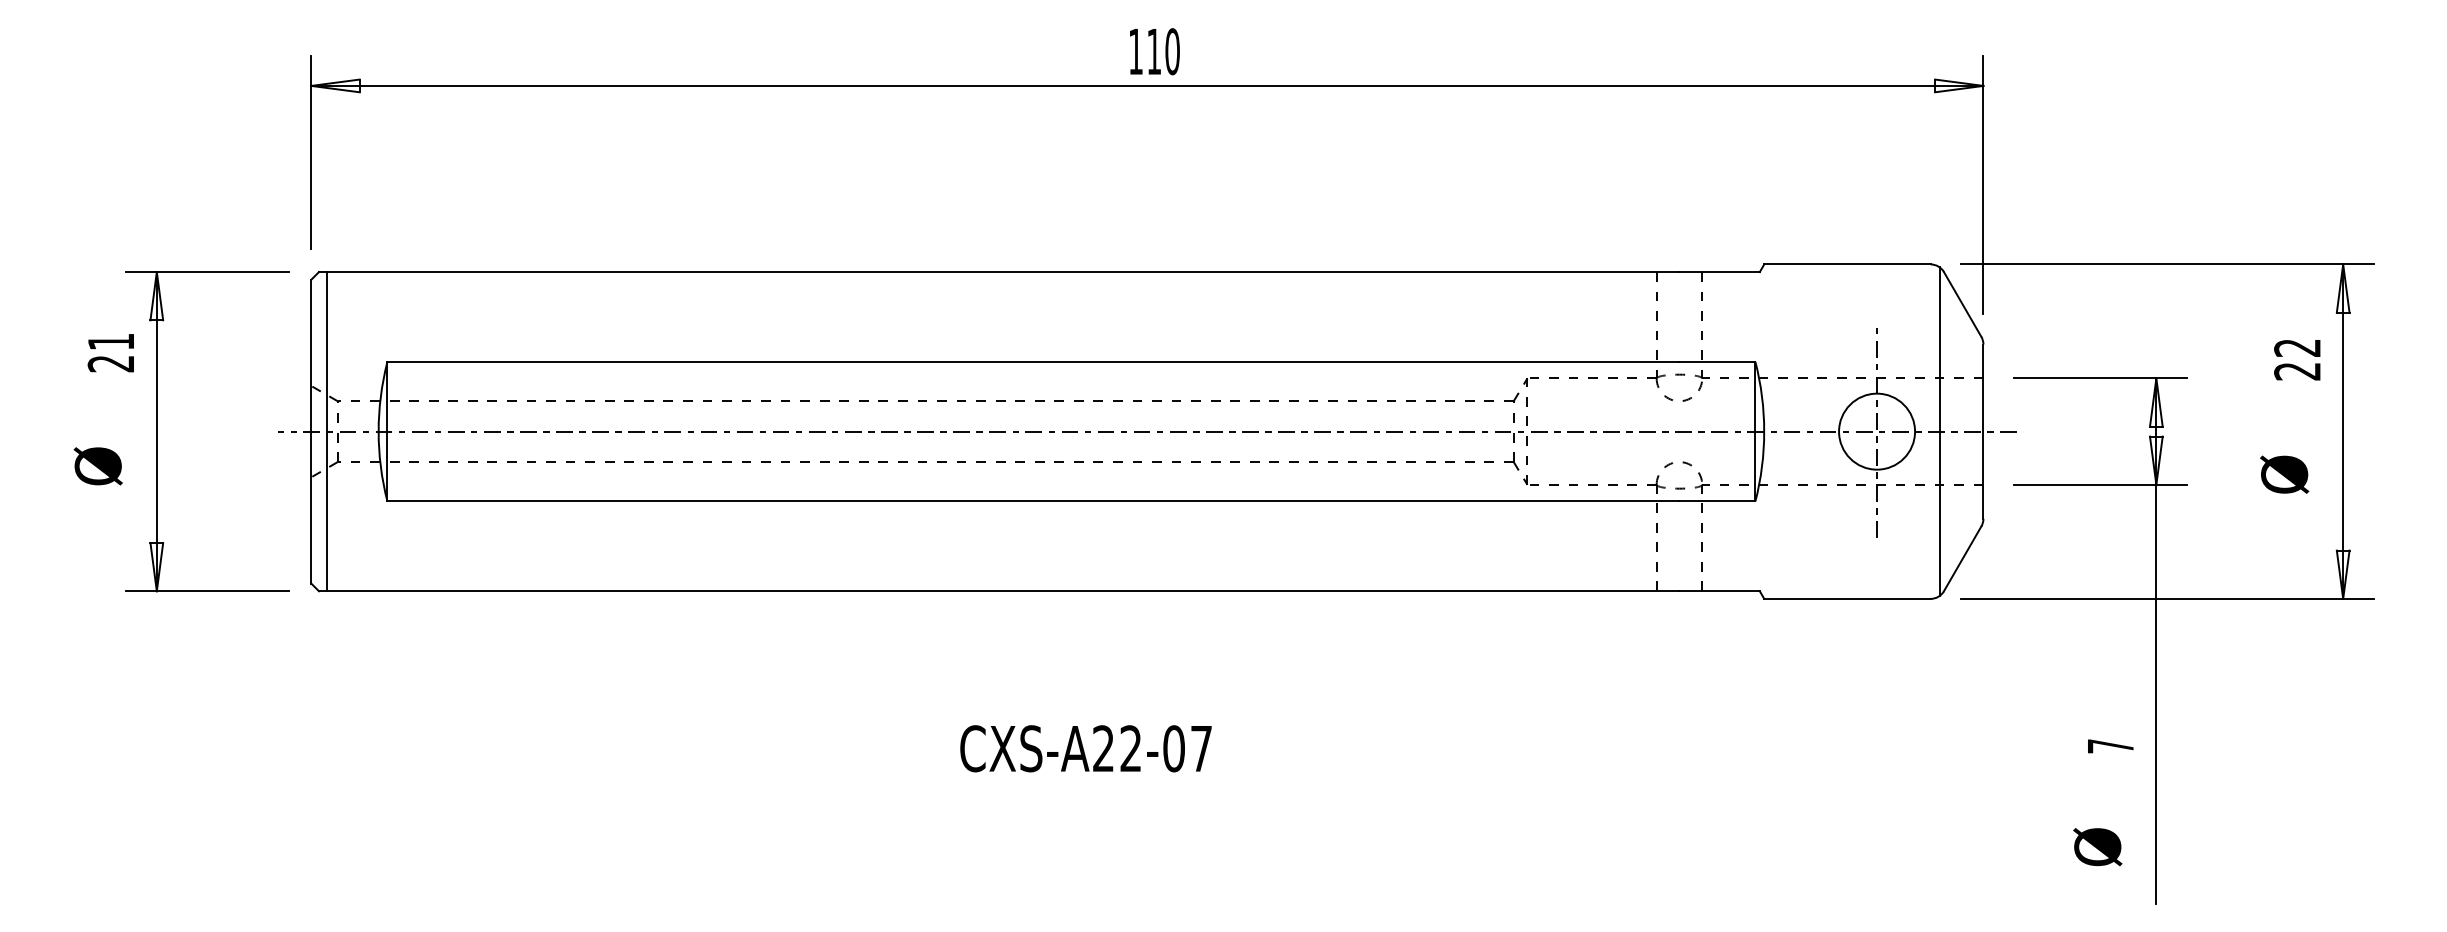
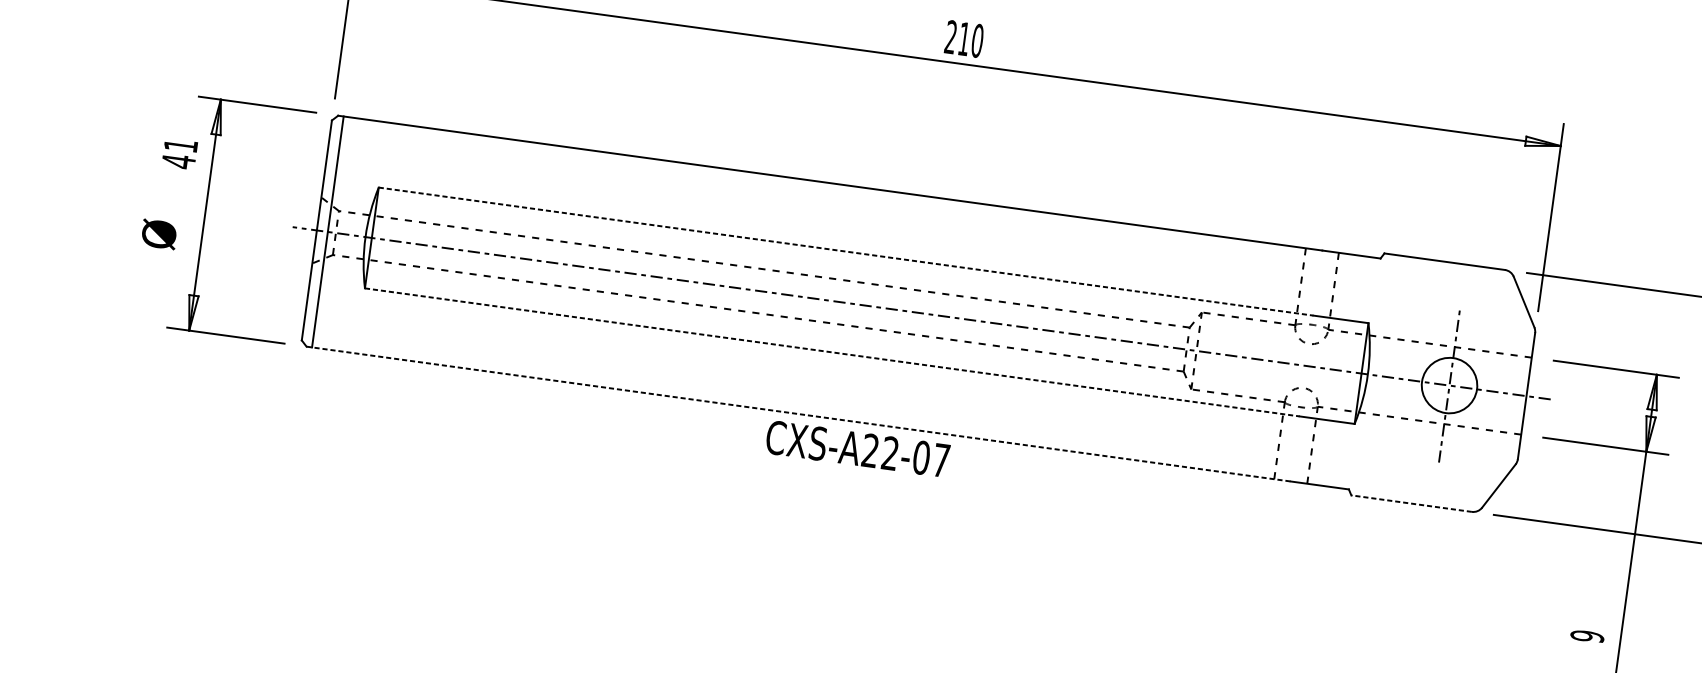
text: (1135, 51) -> (950, 37), 110 -> 210
line: (1033, 362) -> (846, 251), solid -> dashed
text: (110, 363) -> (178, 161), 21 -> 41
line: (1939, 431) -> (1494, 391), removed
line: (1033, 501) -> (832, 352), solid -> dashed
line: (999, 591) -> (798, 414), solid -> dashed
line: (1847, 598) -> (1411, 503), solid -> dashed
text: (2110, 746) -> (1587, 636), 7 -> 9
text: (1085, 748) -> (857, 448), moved

